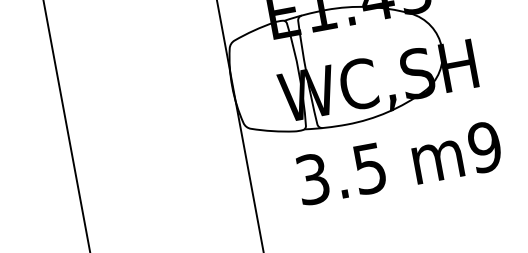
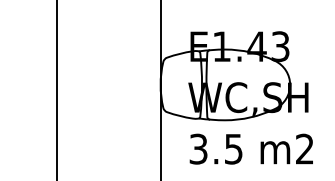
text: (484, 146) -> (304, 148), m9 -> m2

